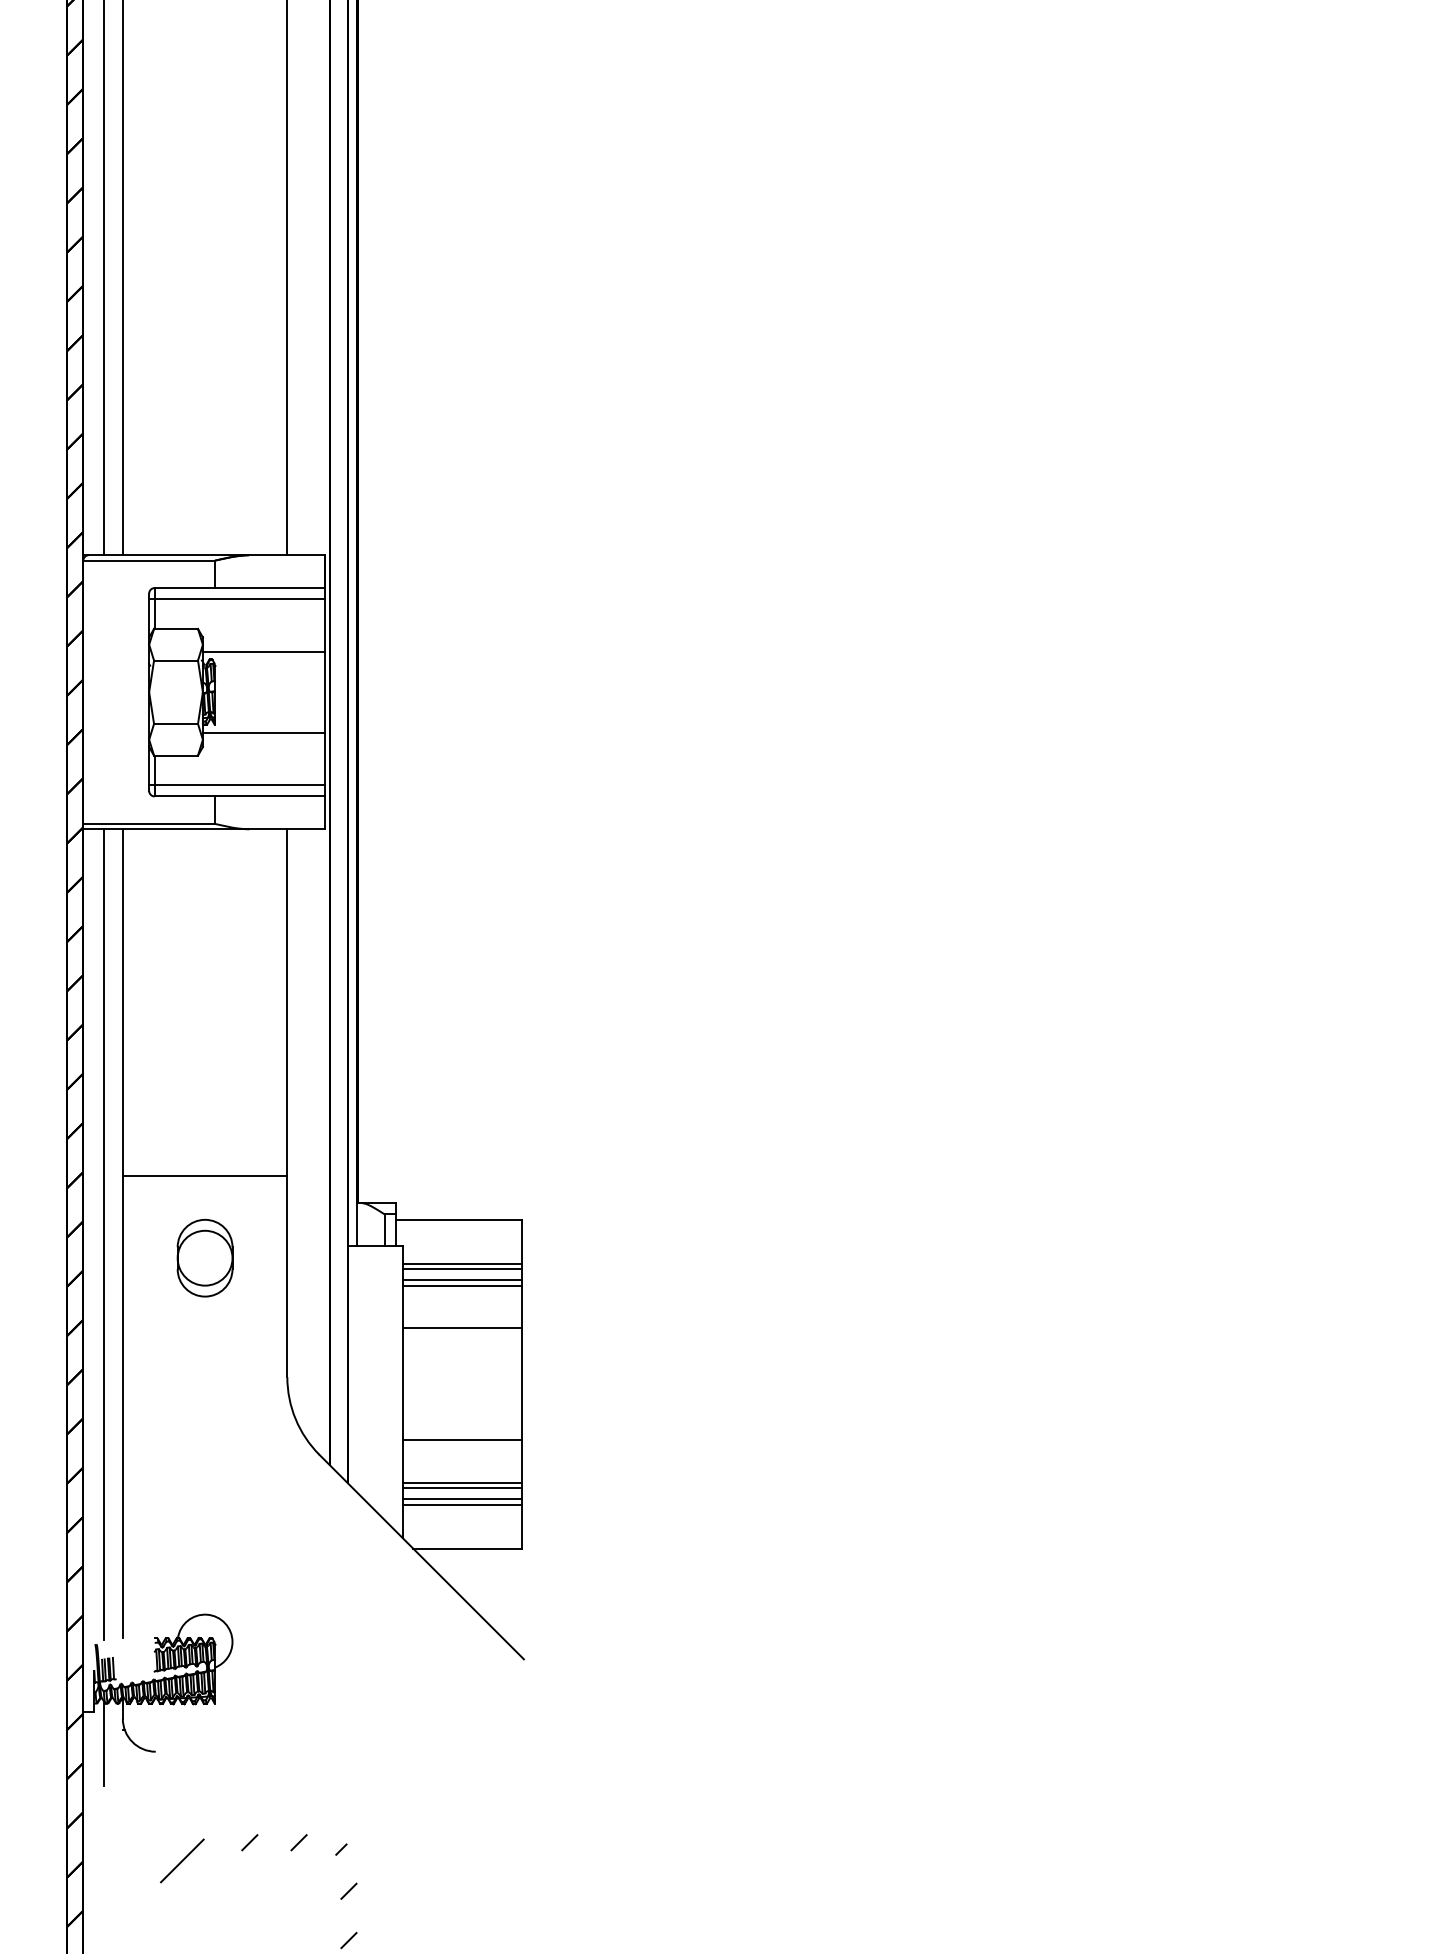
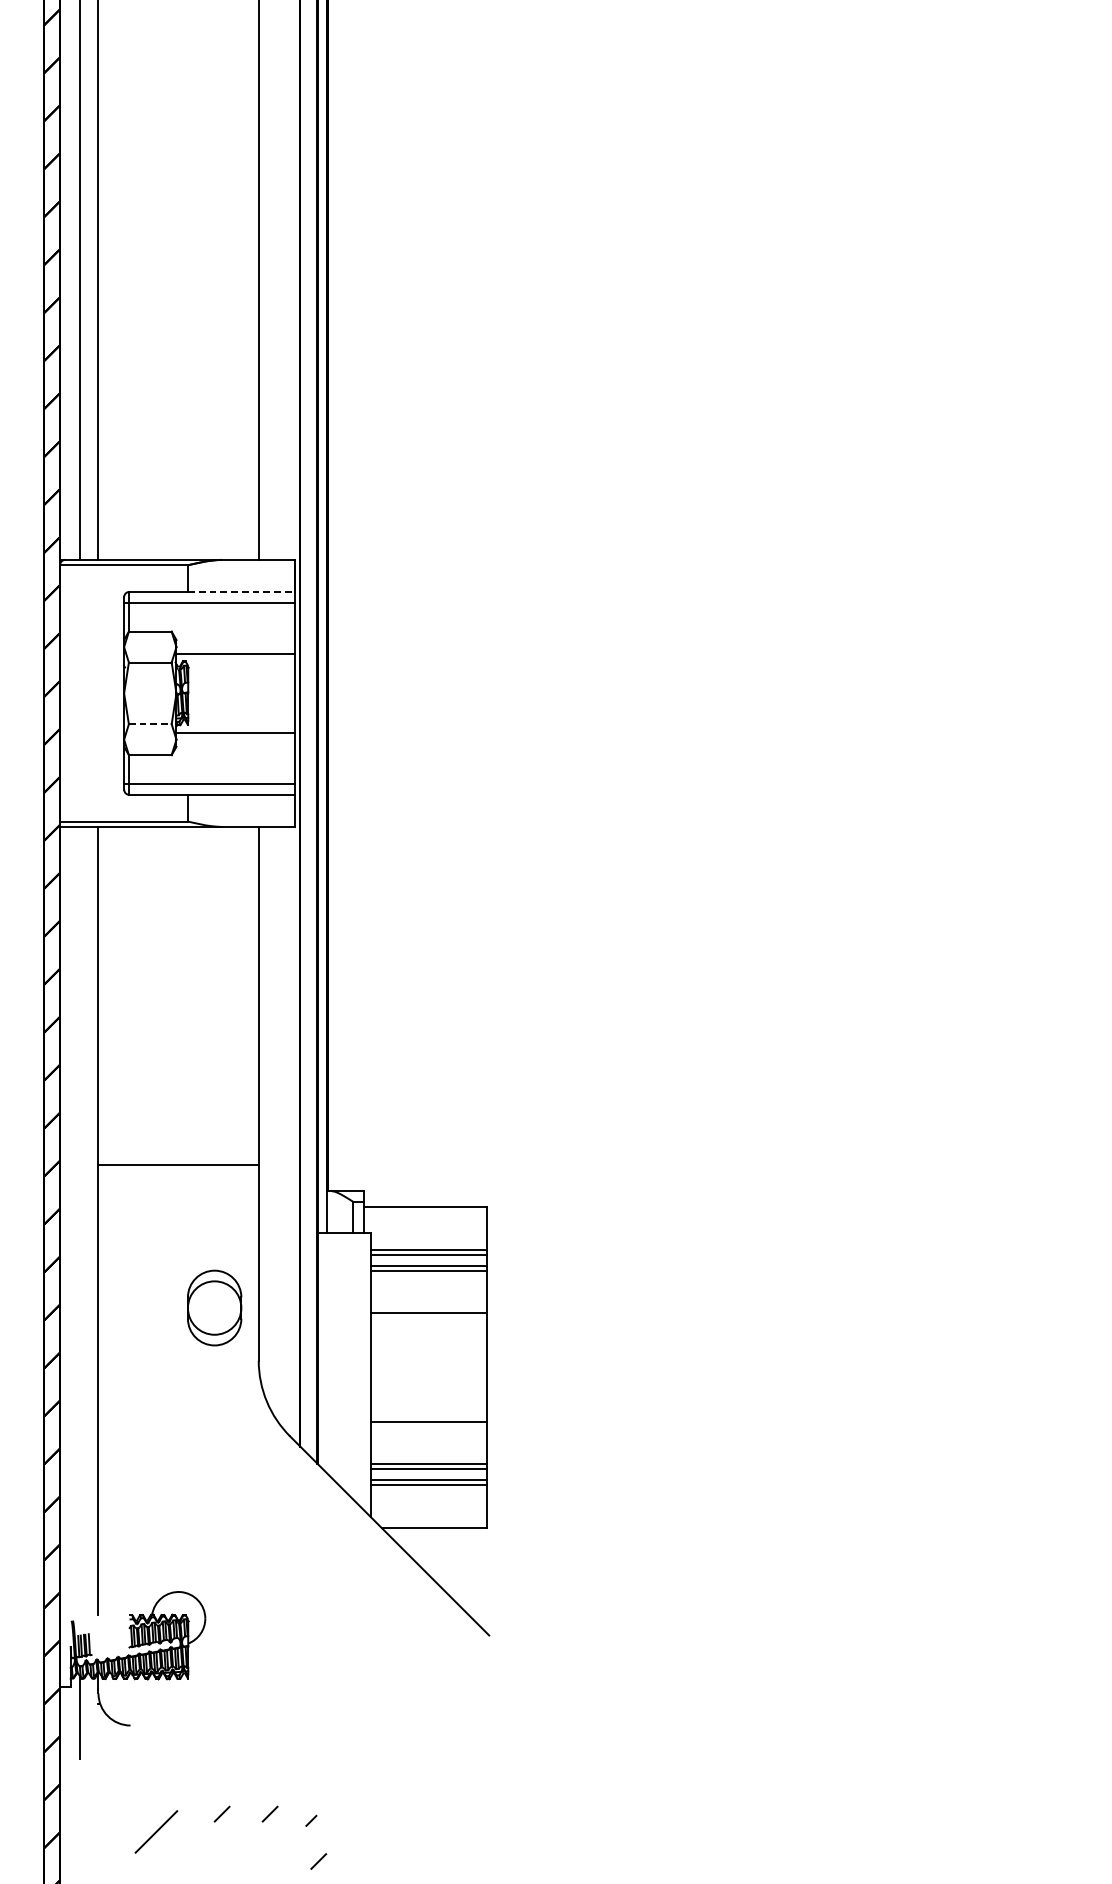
line: (269, 588) -> (241, 592), solid -> dashed
line: (176, 723) -> (150, 723), solid -> dashed
line: (103, 1234) -> (79, 1221), removed
part: (204, 1258) -> (214, 1308), moved

